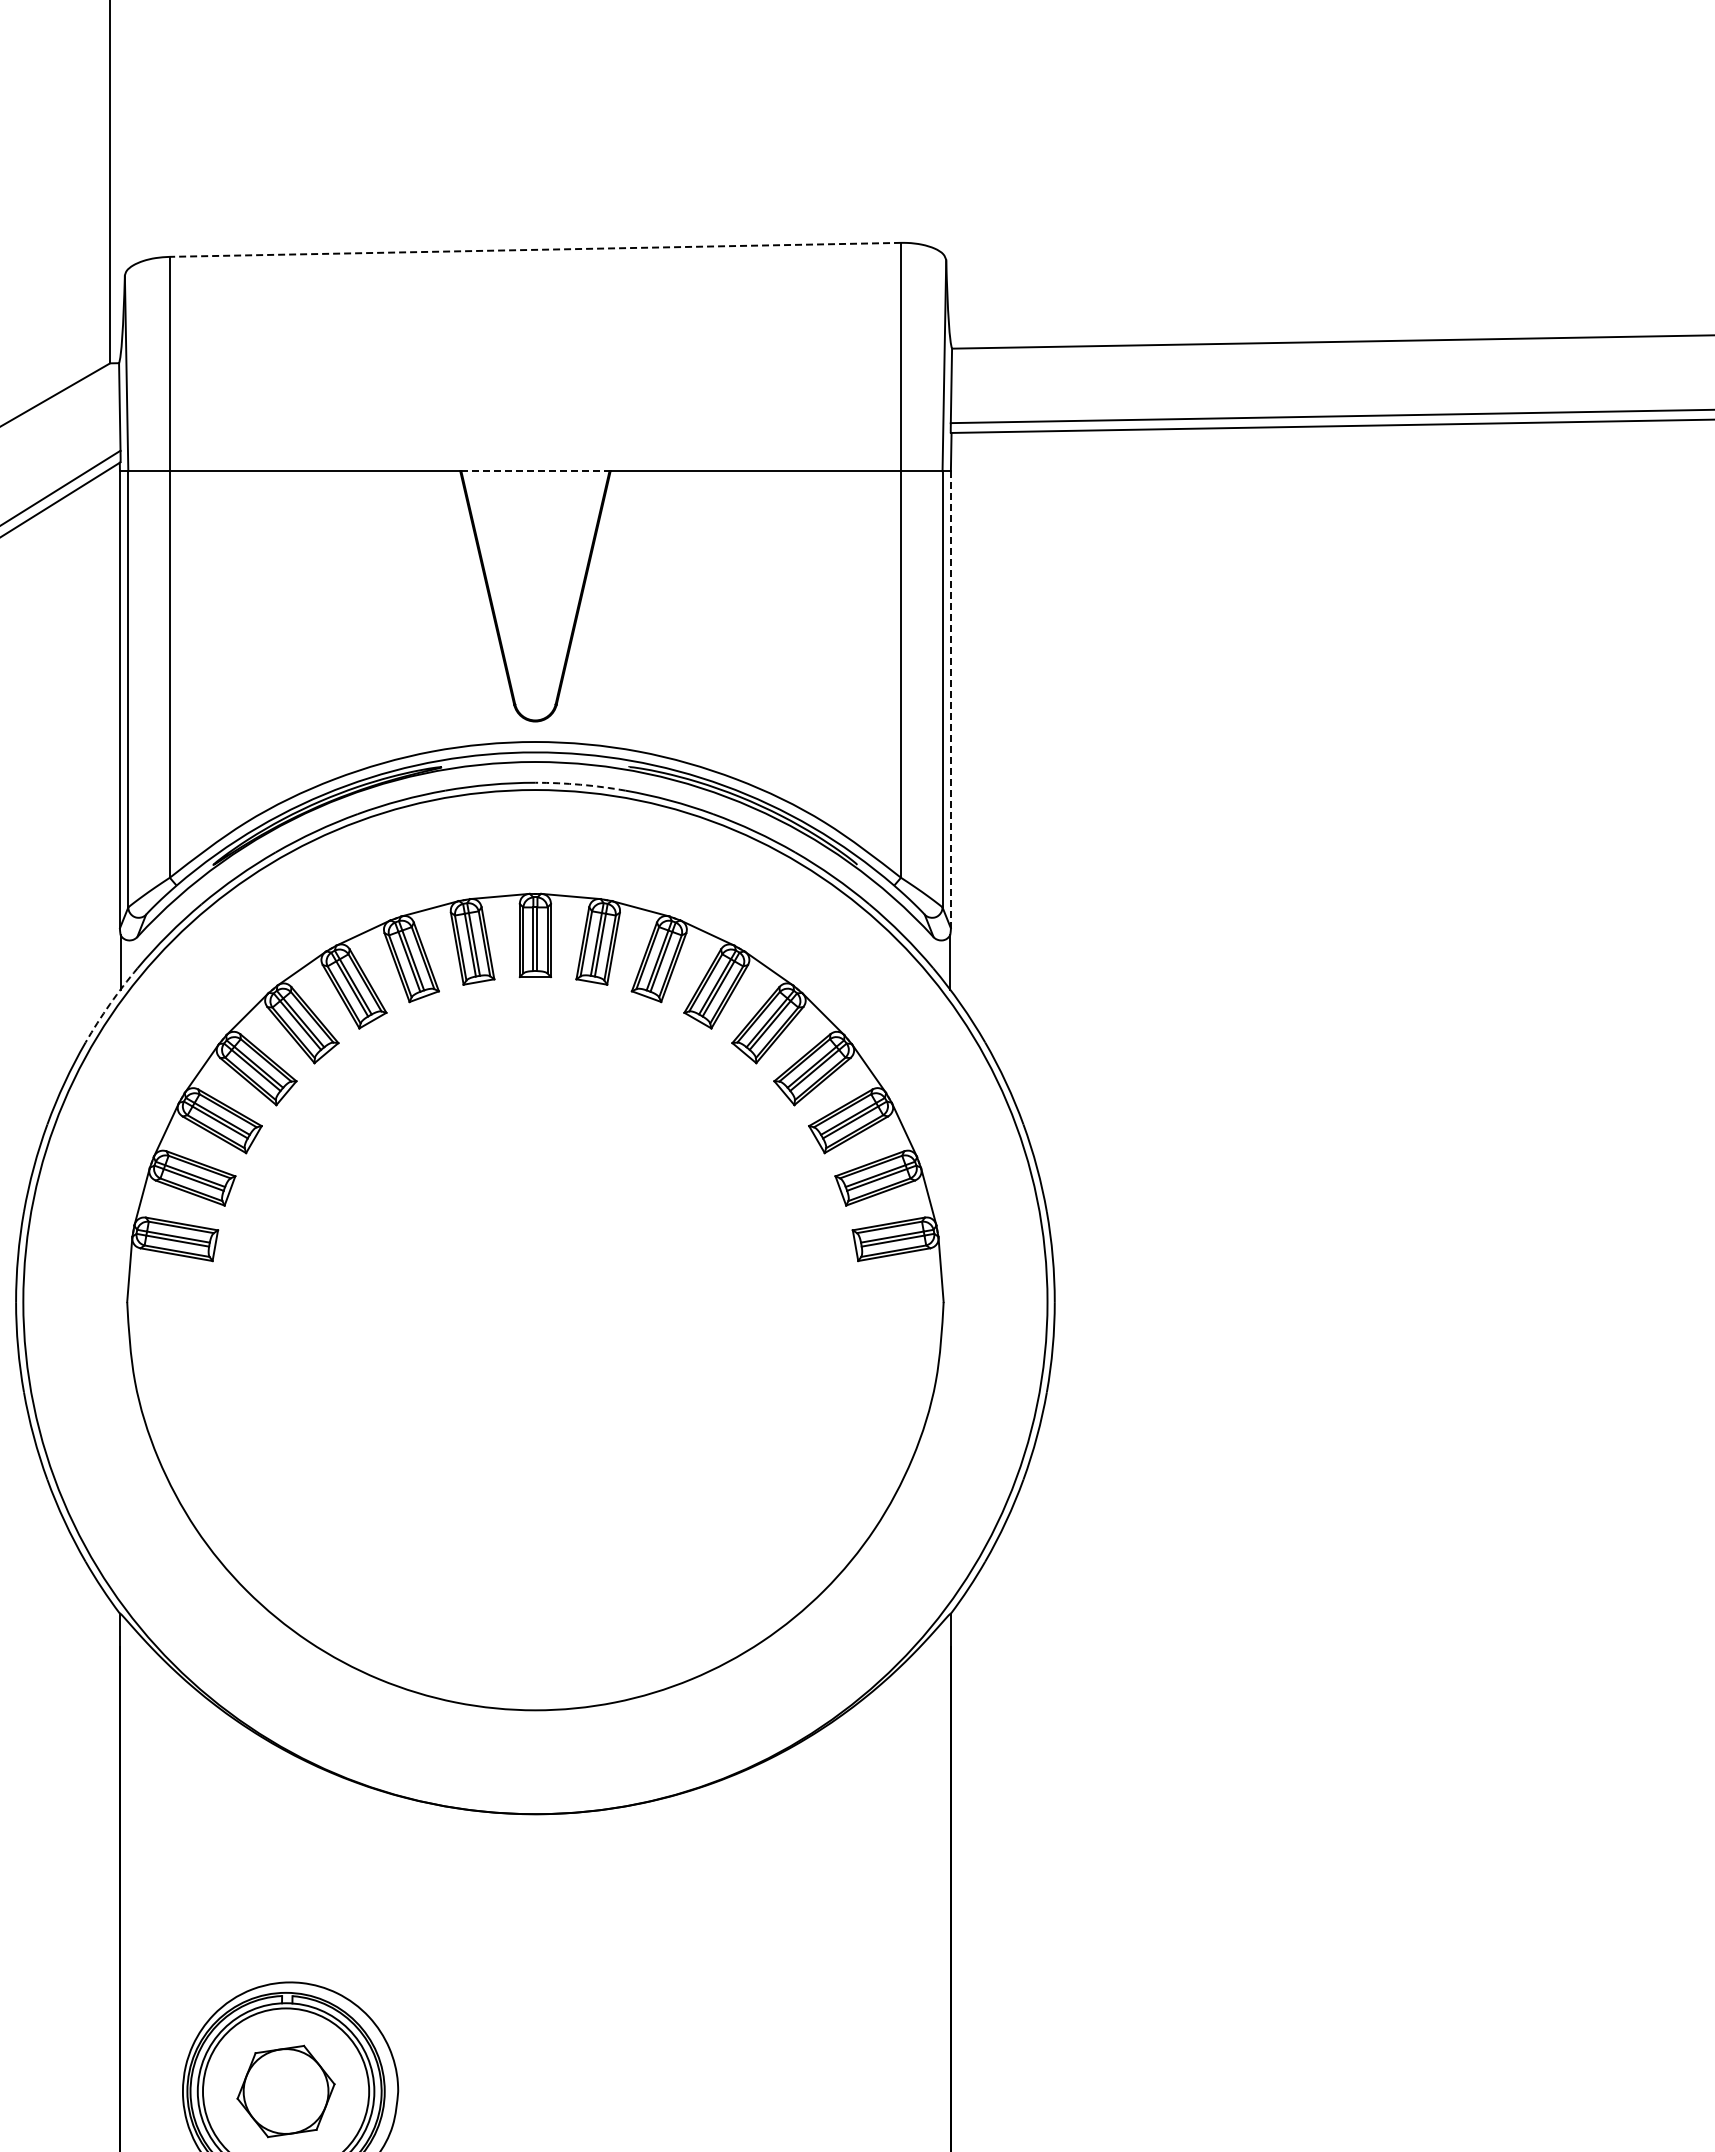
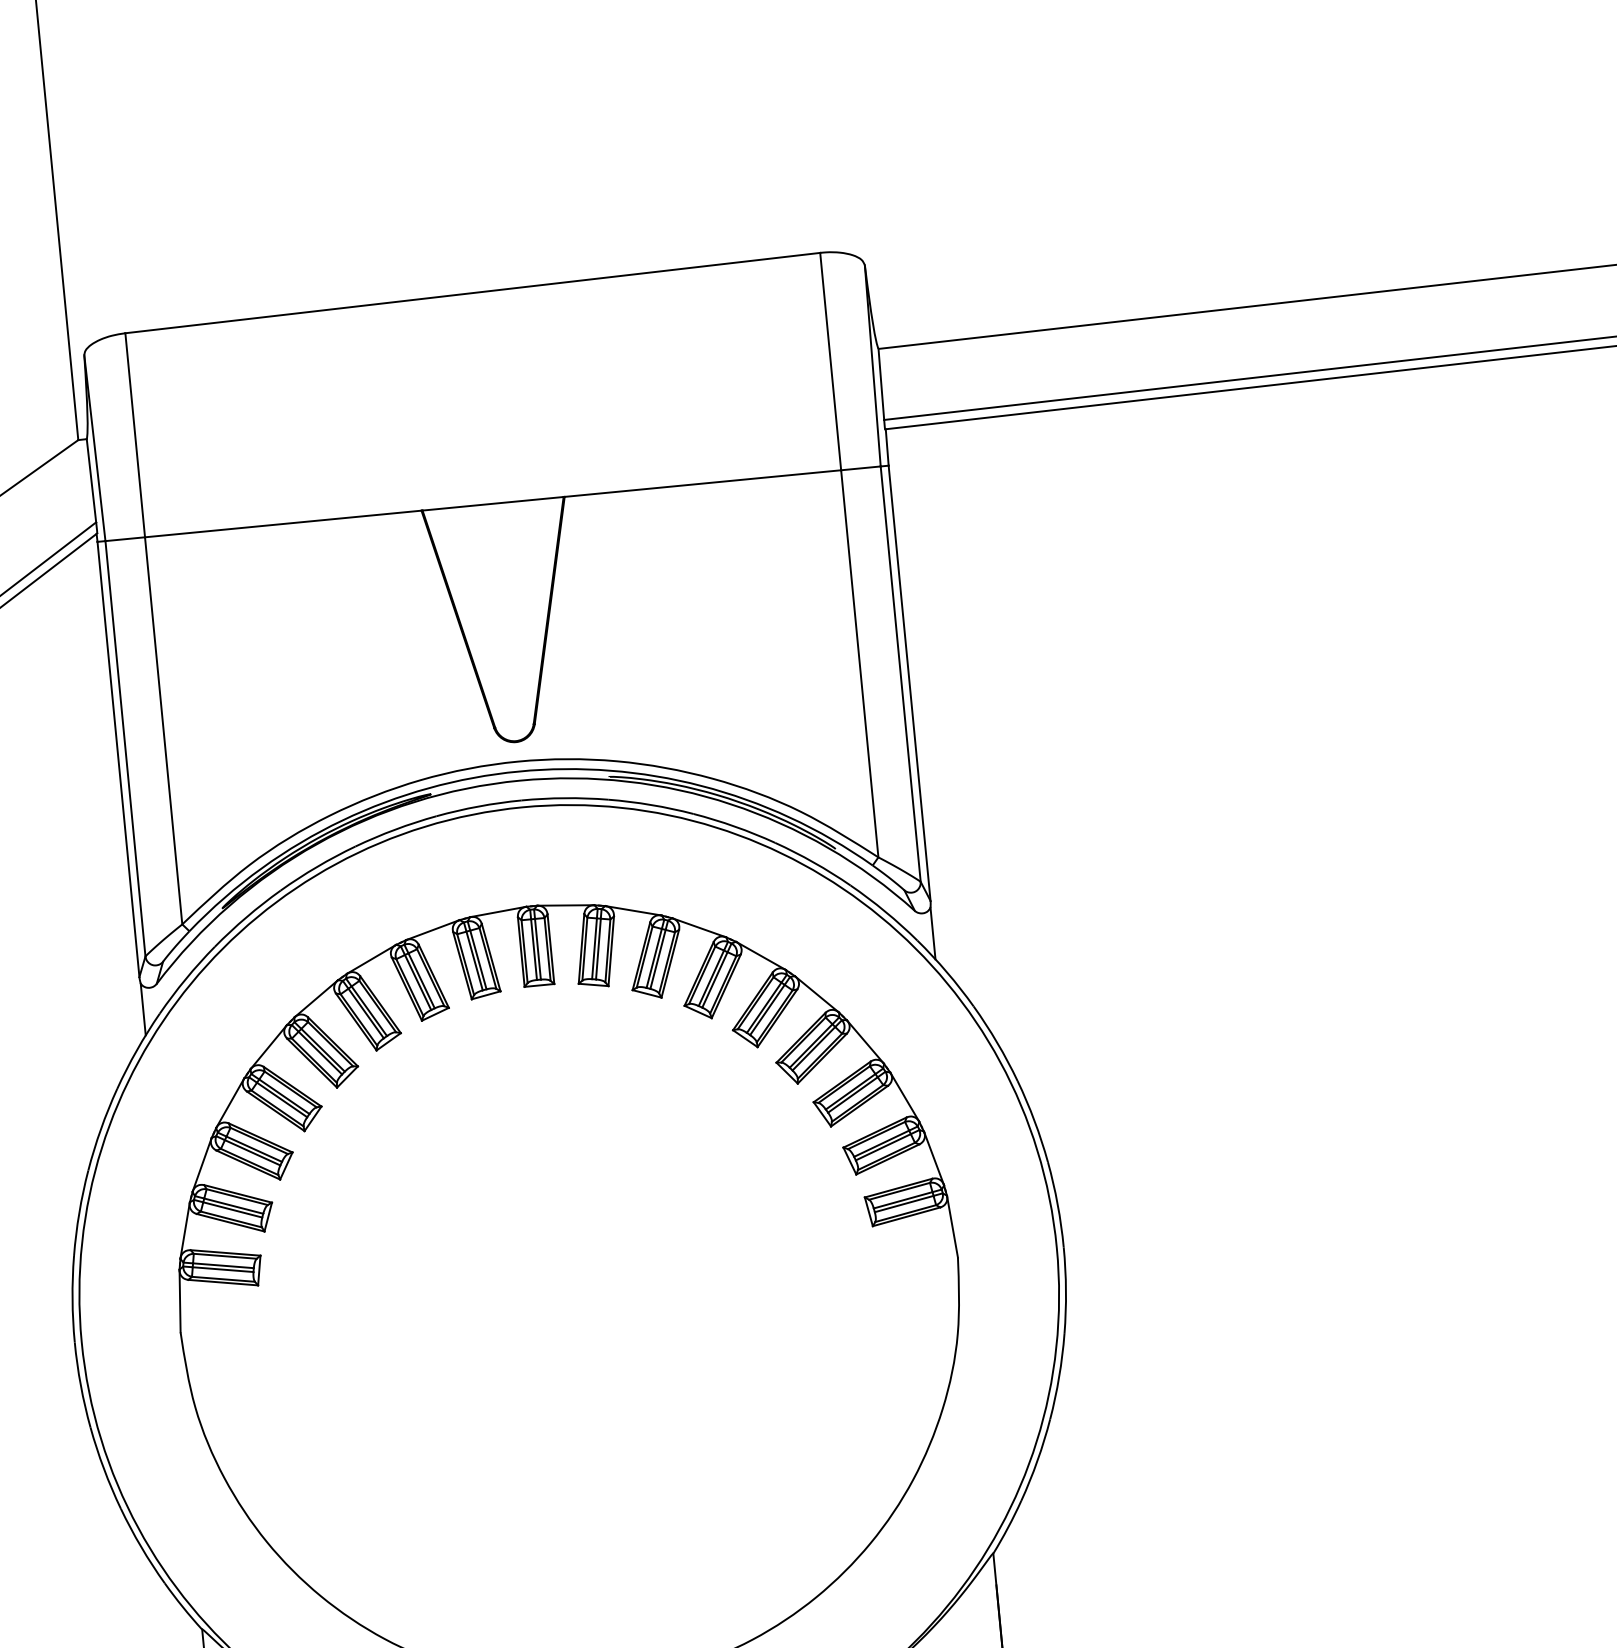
line: (535, 249) -> (472, 292), dashed -> solid
line: (535, 471) -> (493, 504), dashed -> solid
line: (950, 699) -> (909, 683), dashed -> solid
arc: (580, 784) -> (564, 797), dashed -> solid
arc: (110, 1004) -> (137, 1050), dashed -> solid

